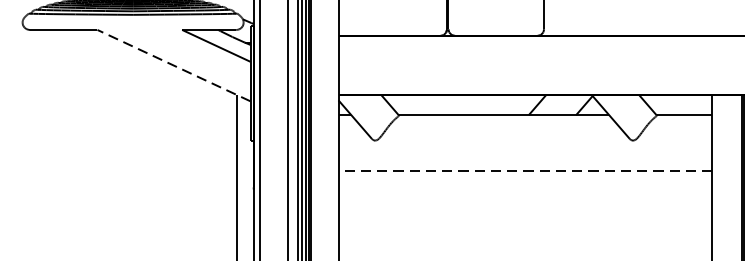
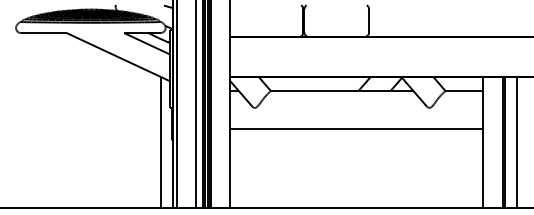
line: (173, 66) -> (118, 57), dashed -> solid
line: (525, 170) -> (356, 128), dashed -> solid

